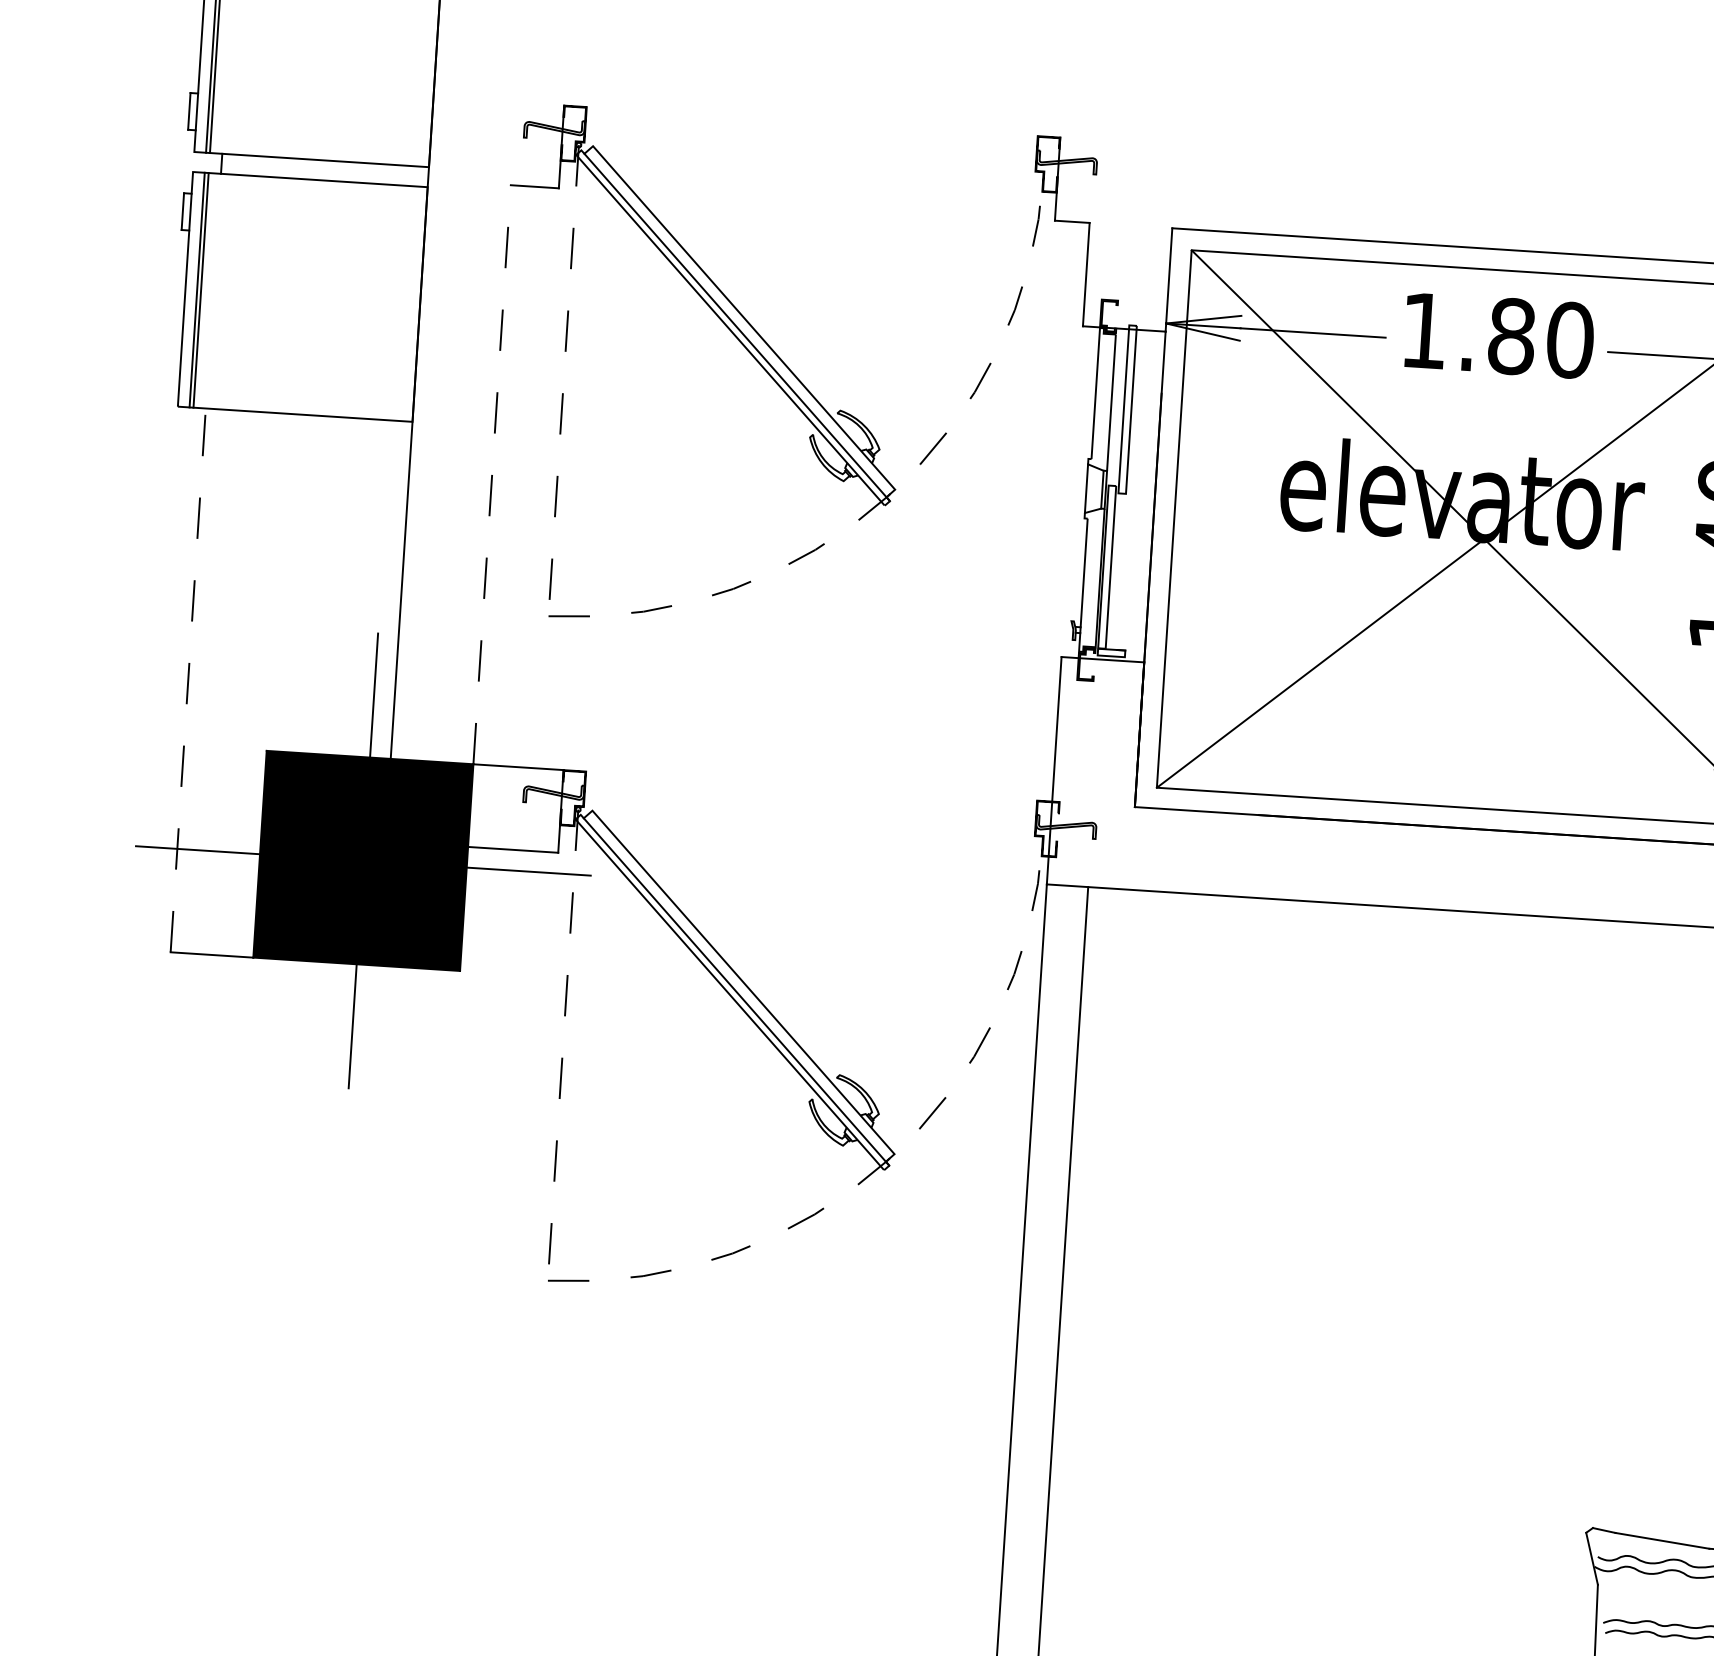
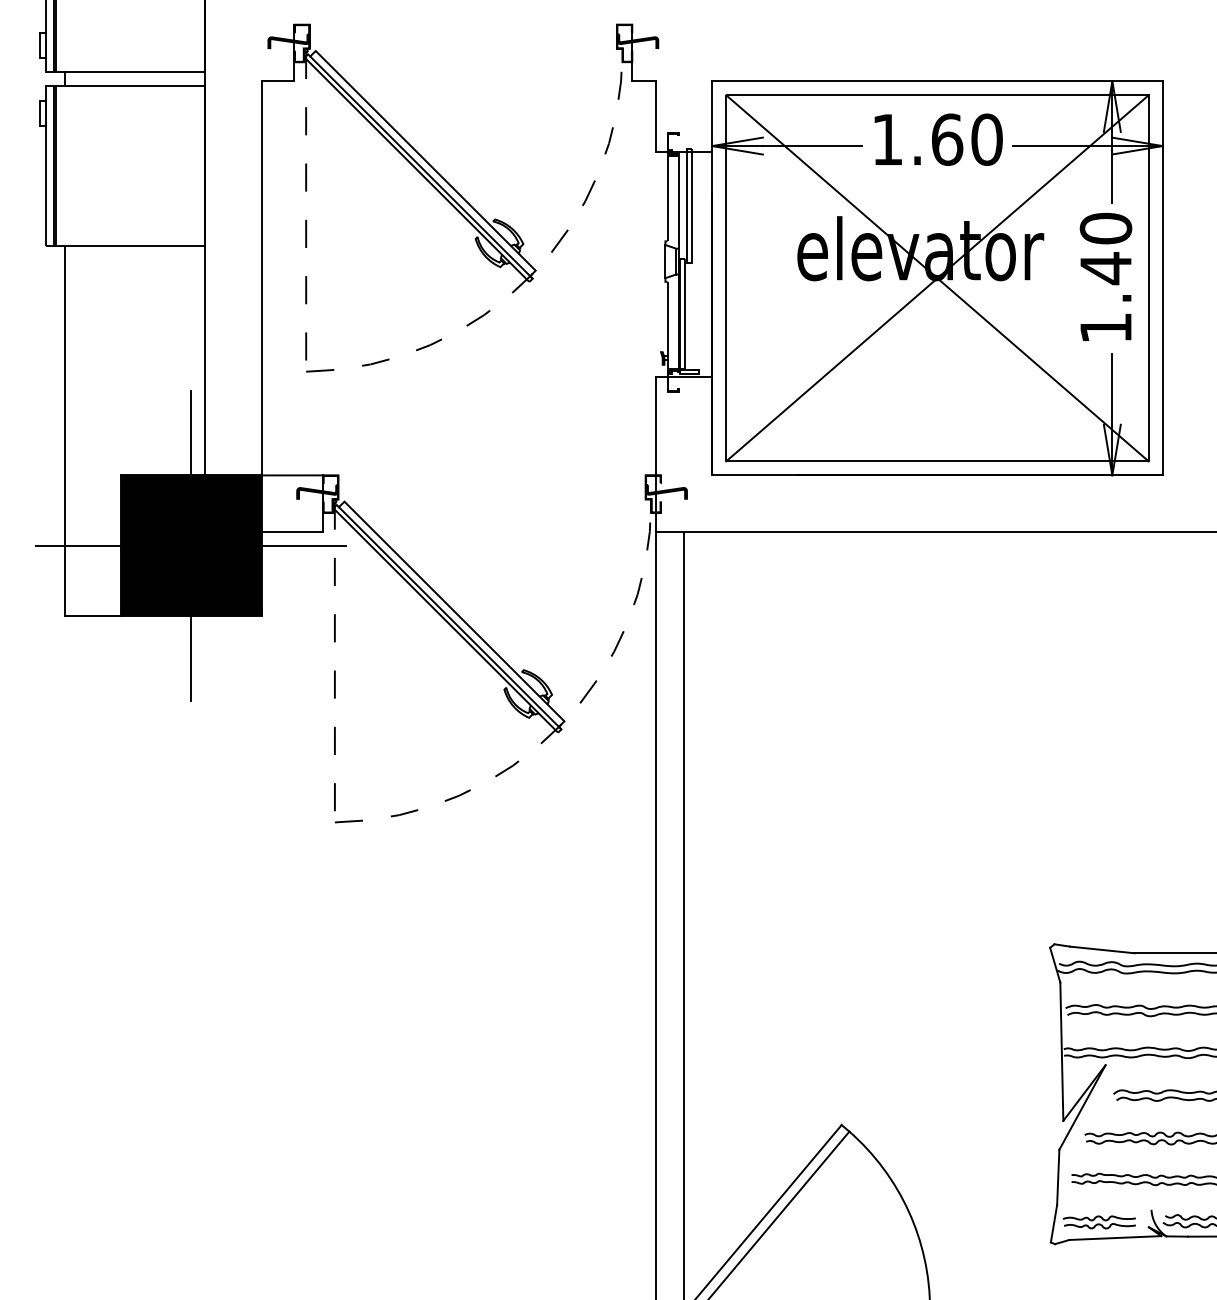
text: (1512, 336) -> (947, 139), 1.80 -> 1.60
line: (491, 473) -> (261, 277), dashed -> solid
line: (188, 679) -> (64, 430), dashed -> solid

